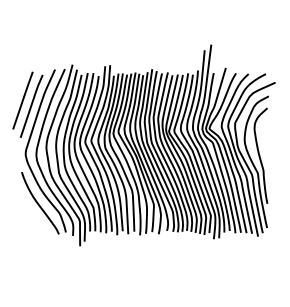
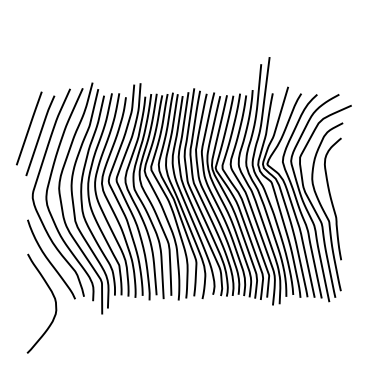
curve: (42, 236) -> (54, 301), added

